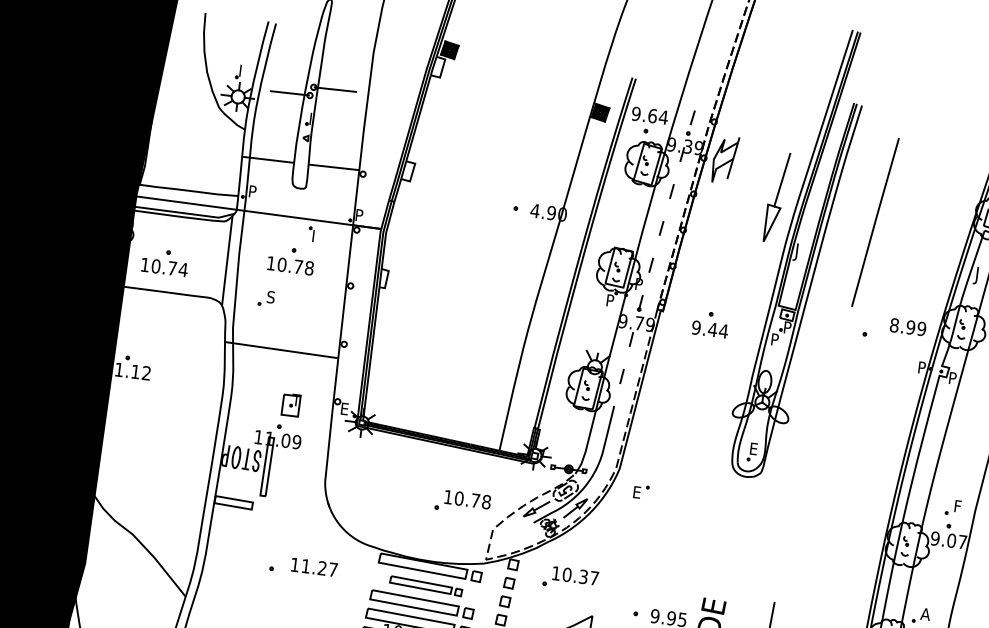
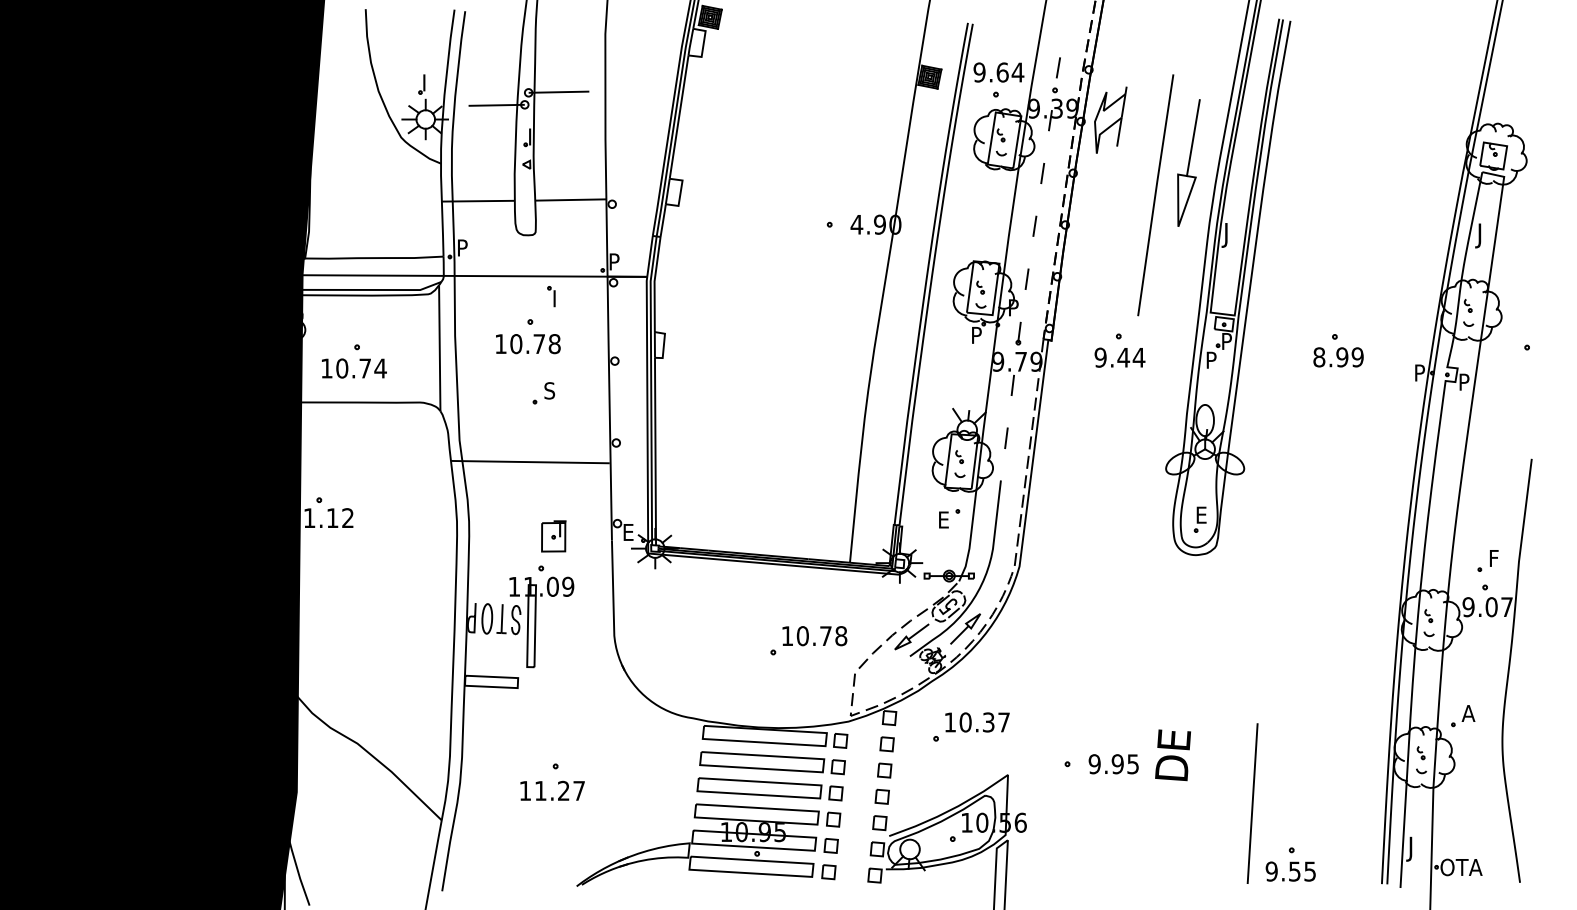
line: (875, 222) -> (1155, 195), moved
part: (266, 298) -> (543, 393), moved
text: (908, 327) -> (1338, 357), moved
part: (641, 491) -> (949, 518), moved
text: (314, 567) -> (552, 790), moved
part: (426, 586) -> (772, 763), size x1.43

